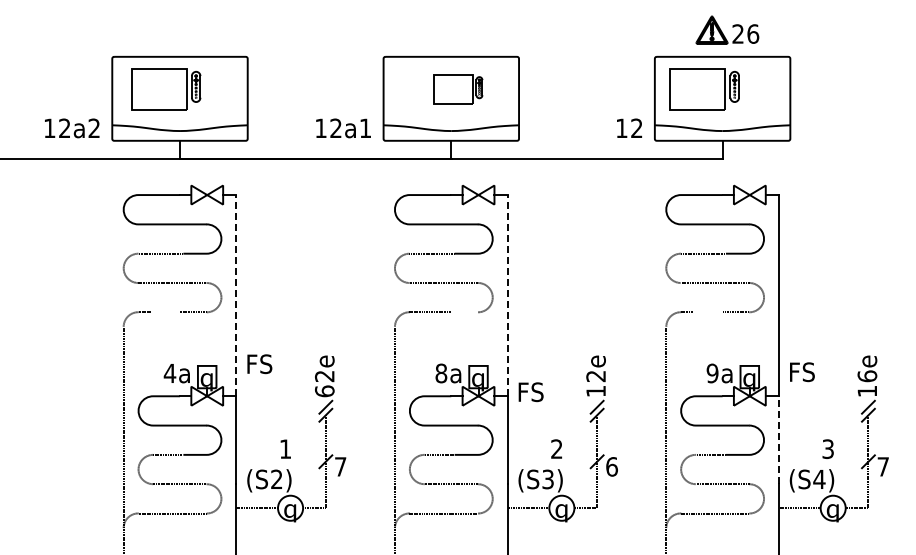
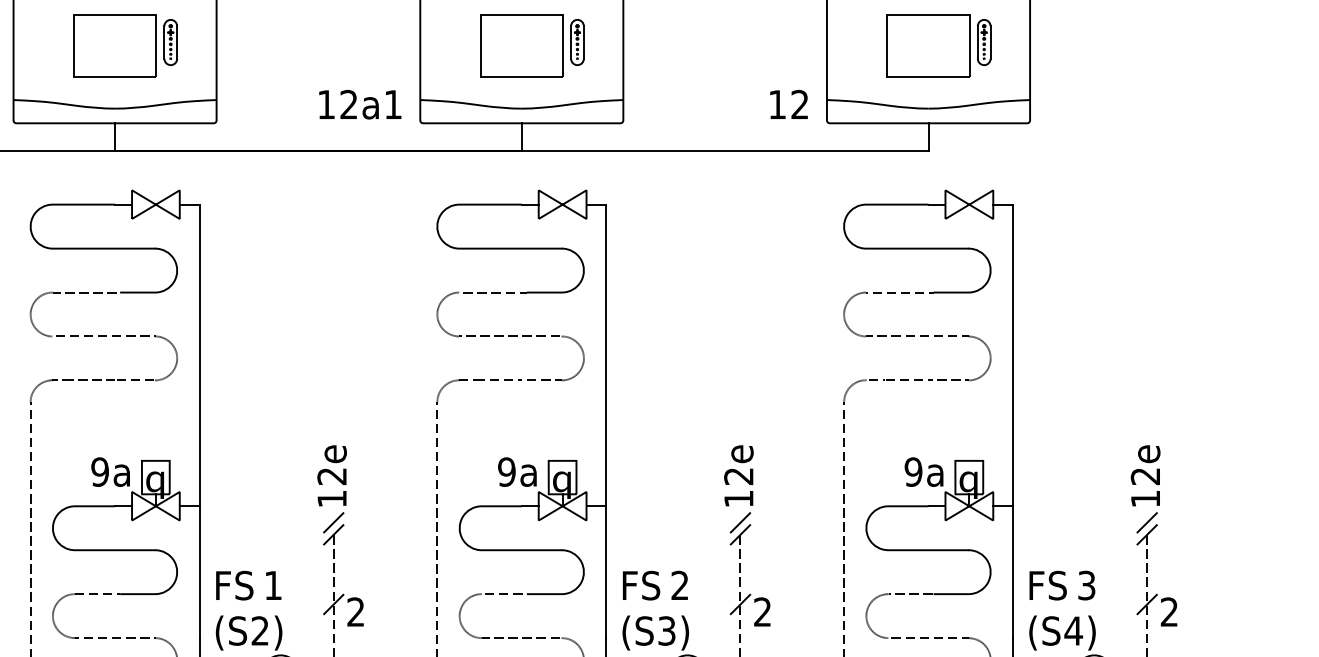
part: (166, 89) -> (126, 46), moved
part: (458, 89) -> (532, 46), size x1.43
part: (704, 89) -> (938, 46), moved
line: (236, 295) -> (199, 355), dashed -> solid
line: (507, 295) -> (606, 355), dashed -> solid
line: (165, 312) -> (93, 380), added
line: (464, 312) -> (541, 380), added
line: (707, 312) -> (905, 380), added
text: (259, 364) -> (234, 586), moved
text: (802, 372) -> (1048, 586), moved
text: (169, 373) -> (99, 472), 4a -> 9a
text: (441, 373) -> (507, 472), 8a -> 9a
text: (867, 376) -> (1145, 476), 16e -> 12e
text: (324, 391) -> (331, 499), 62e -> 12e
text: (530, 392) -> (640, 586), moved
line: (778, 440) -> (1012, 572), dashed -> solid
text: (340, 466) -> (355, 611), 7 -> 2
text: (611, 466) -> (761, 611), 6 -> 2
text: (882, 466) -> (1168, 611), 7 -> 2

